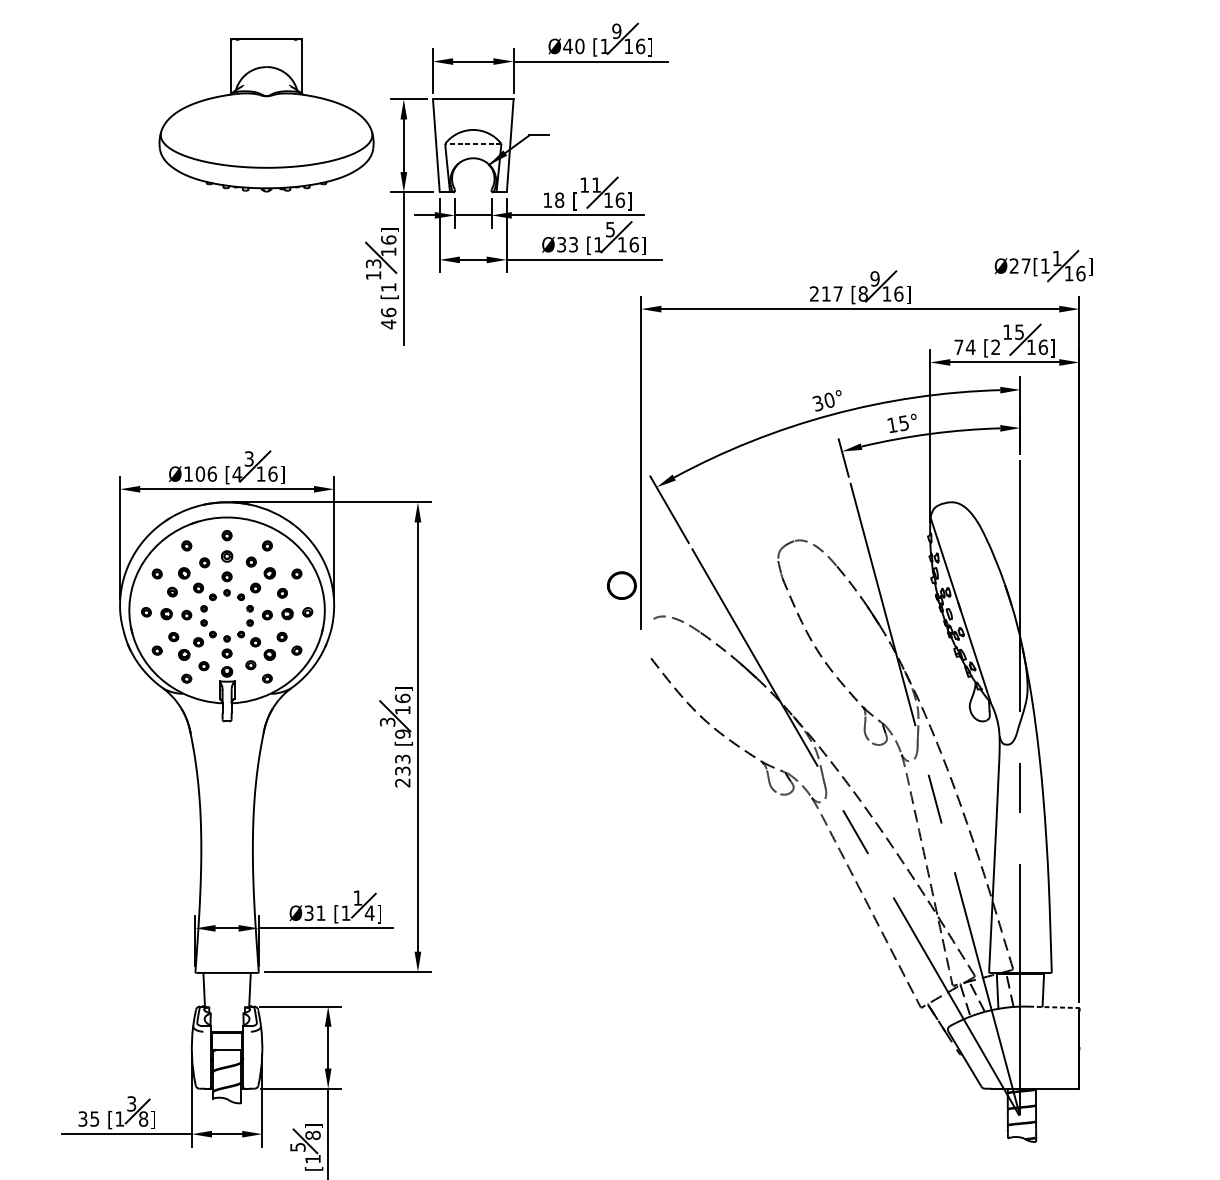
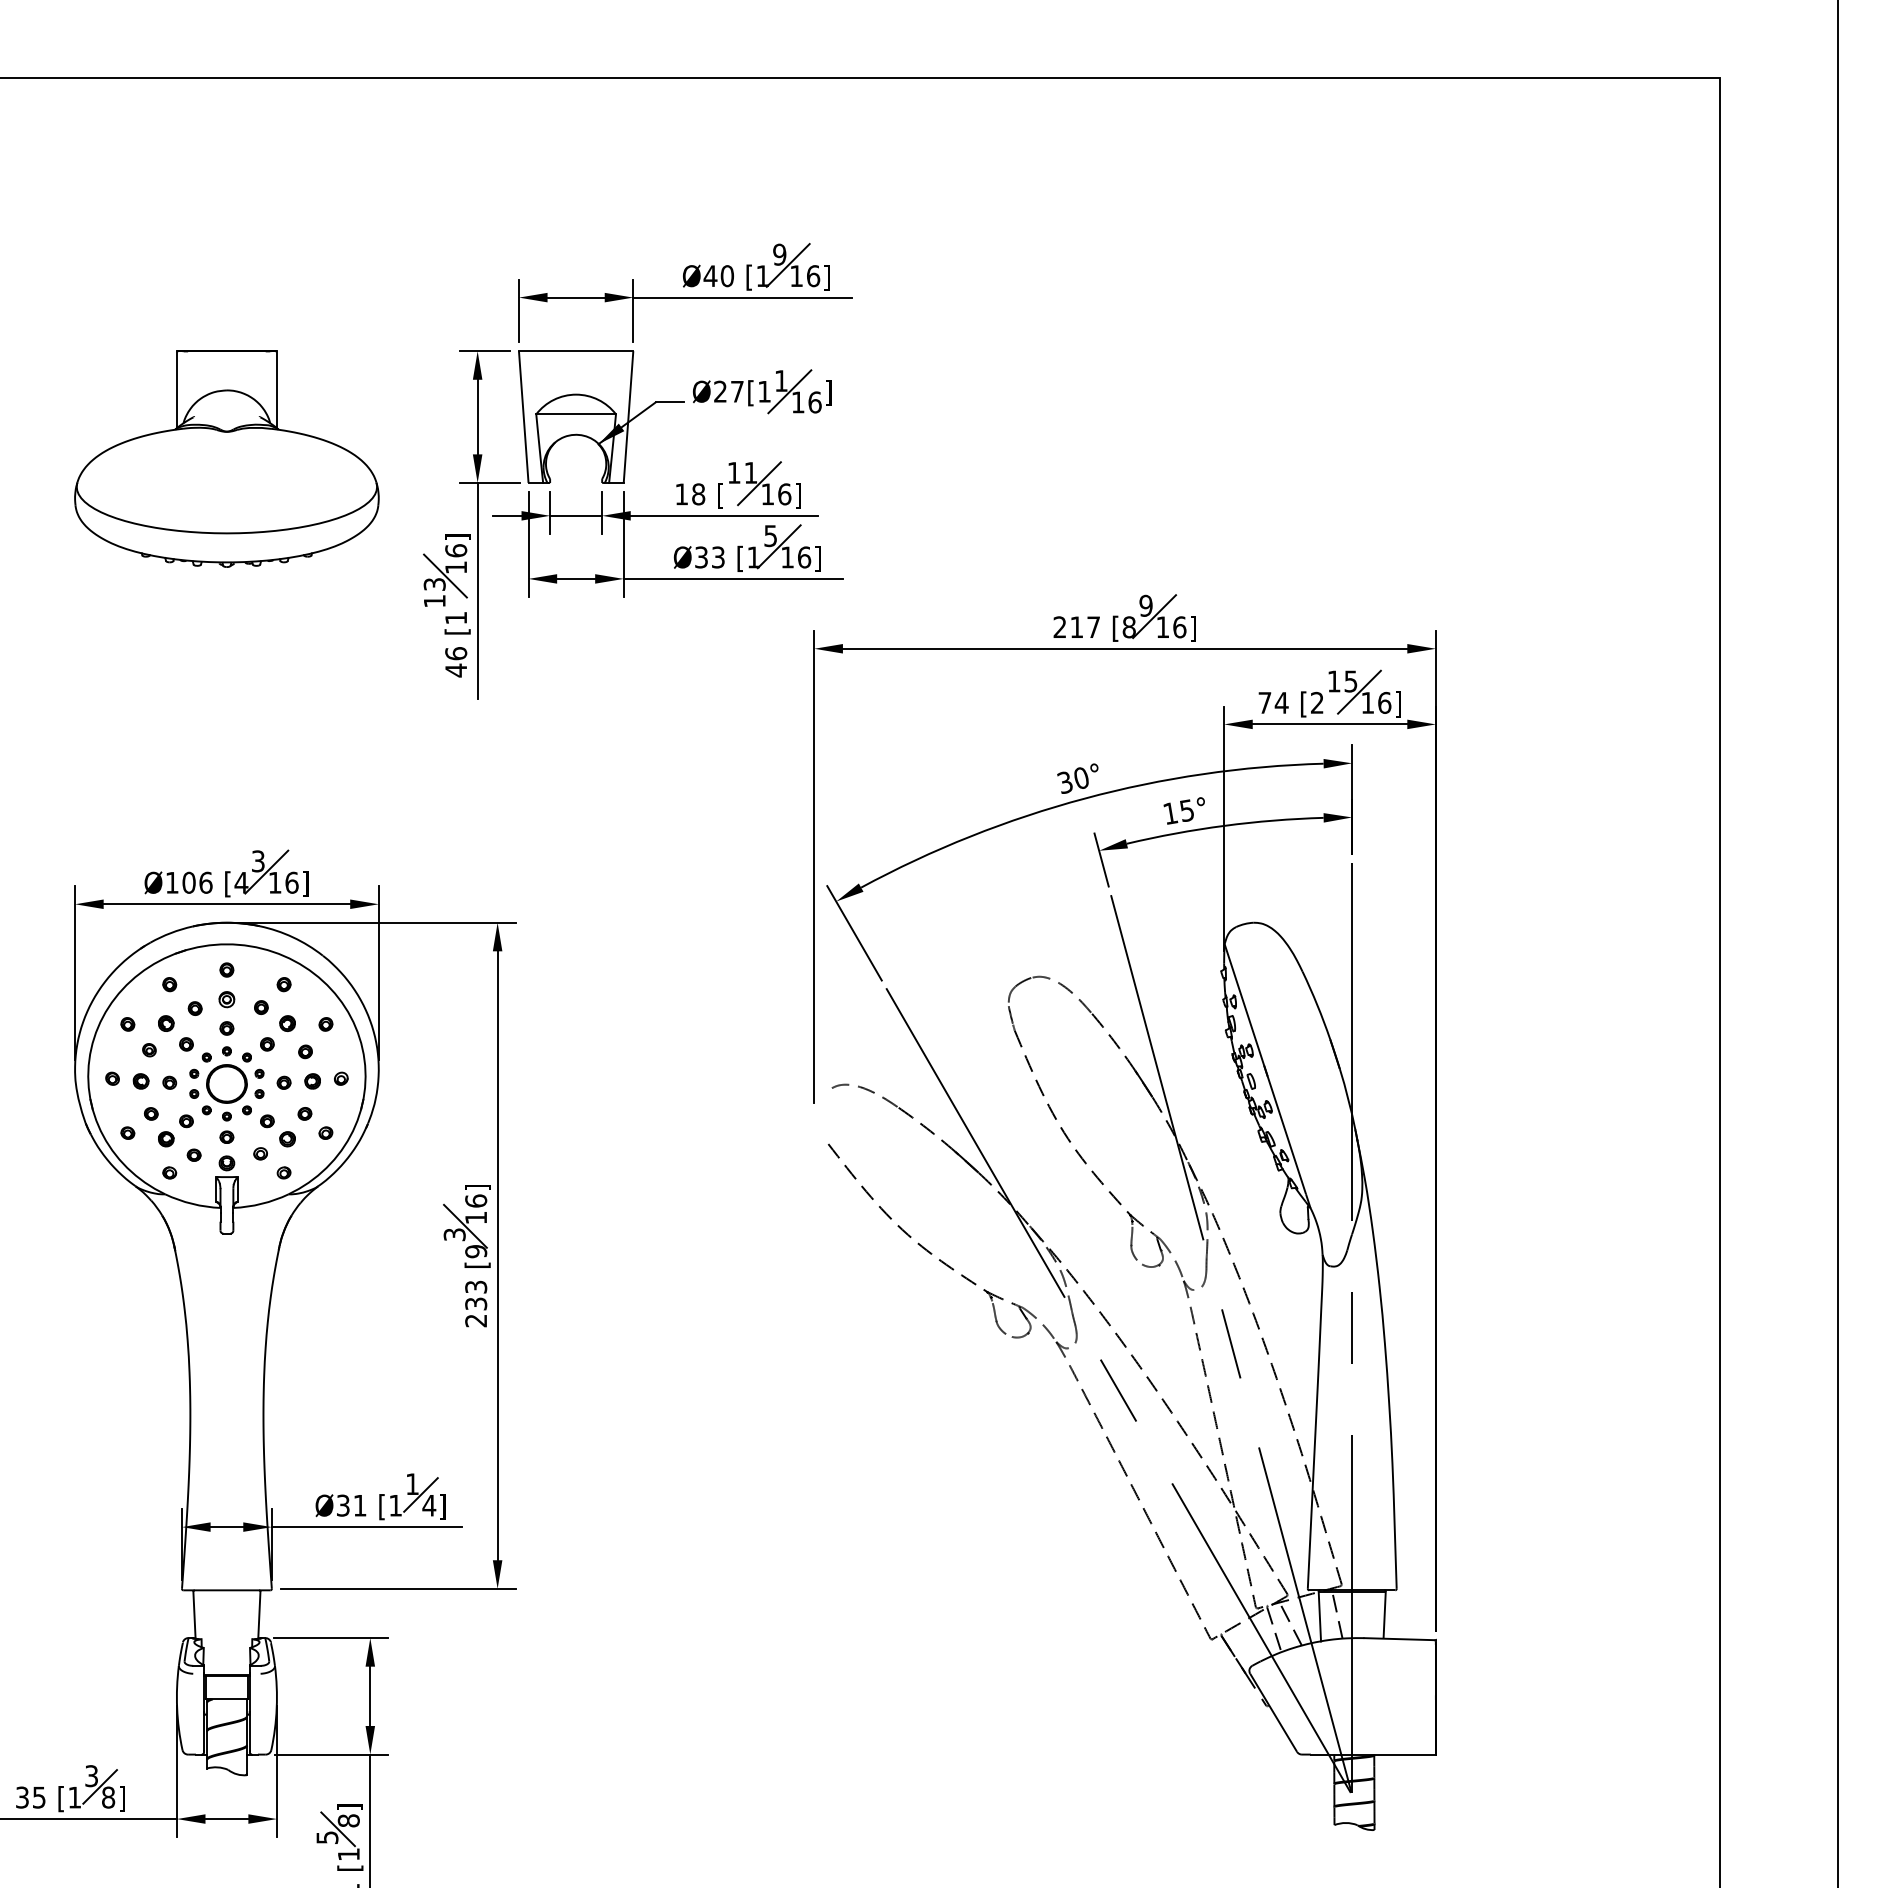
part: (266, 115) -> (226, 458), moved
line: (473, 143) -> (576, 414), dashed -> solid
part: (1043, 265) -> (762, 391), moved
part: (621, 585) -> (226, 1083), moved
line: (1054, 1007) -> (1400, 1639), dashed -> solid

